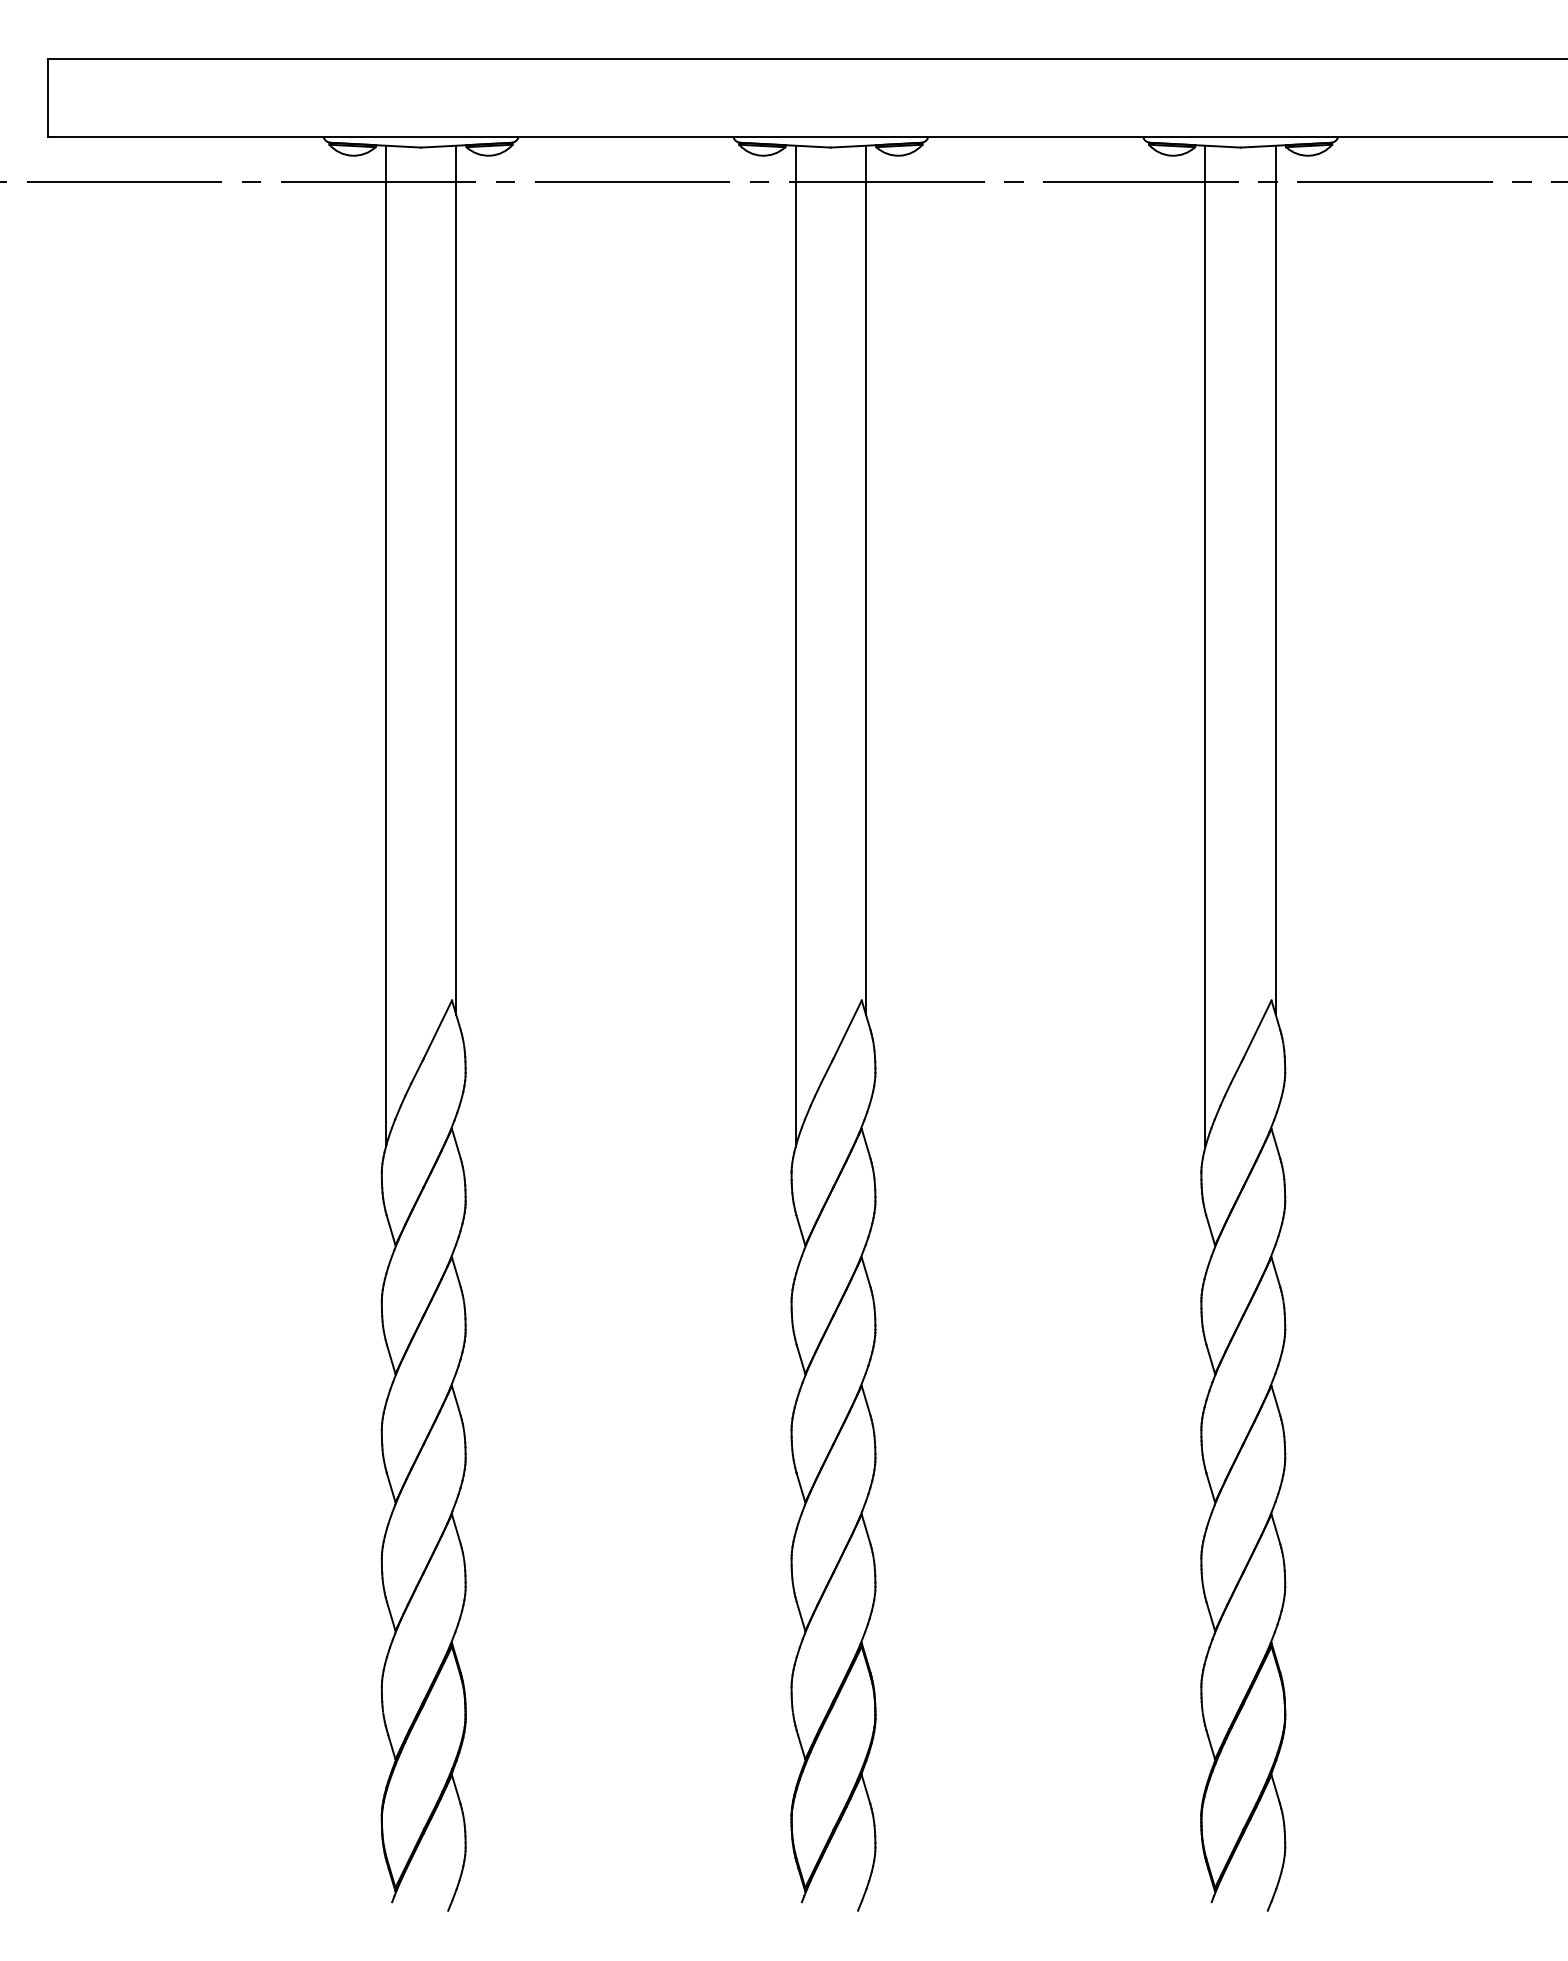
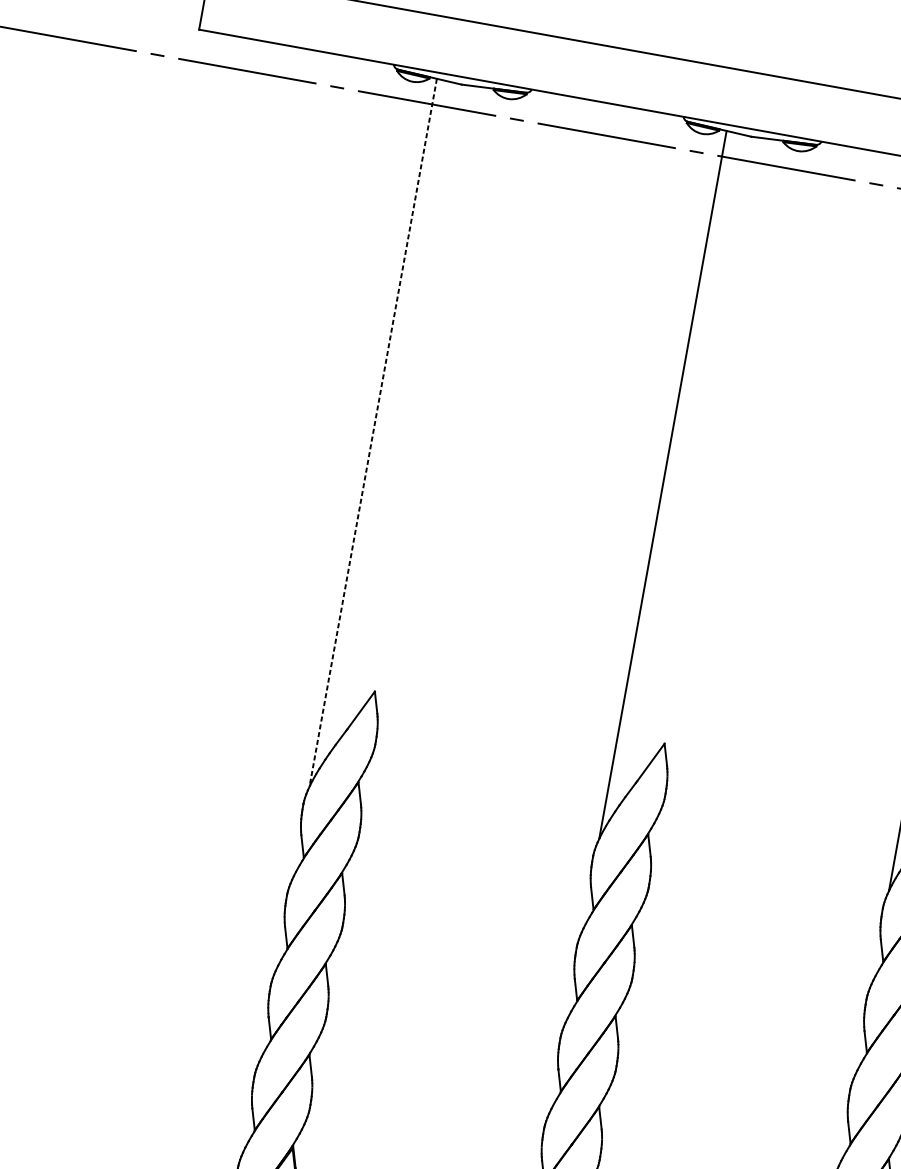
line: (456, 580) -> (431, 395), removed
line: (866, 580) -> (721, 447), removed
line: (385, 646) -> (372, 432), solid -> dashed

